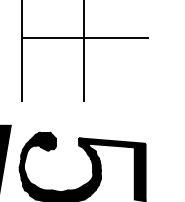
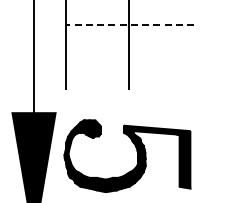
line: (85, 38) -> (130, 25), solid -> dashed

